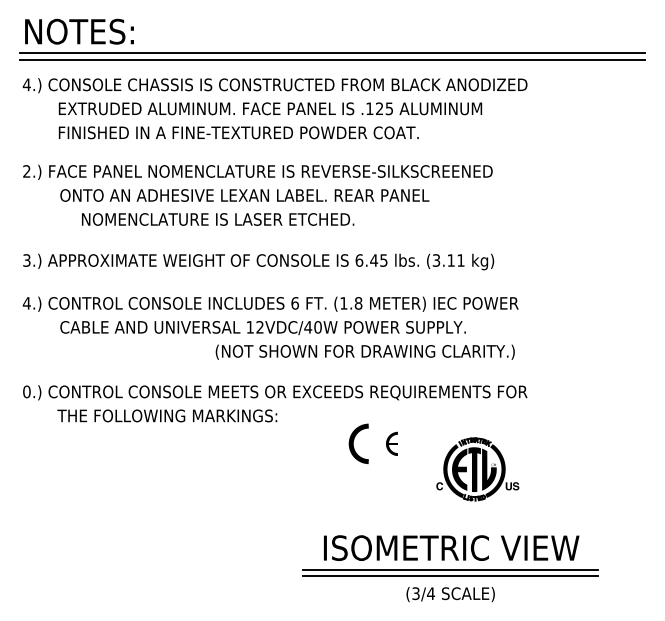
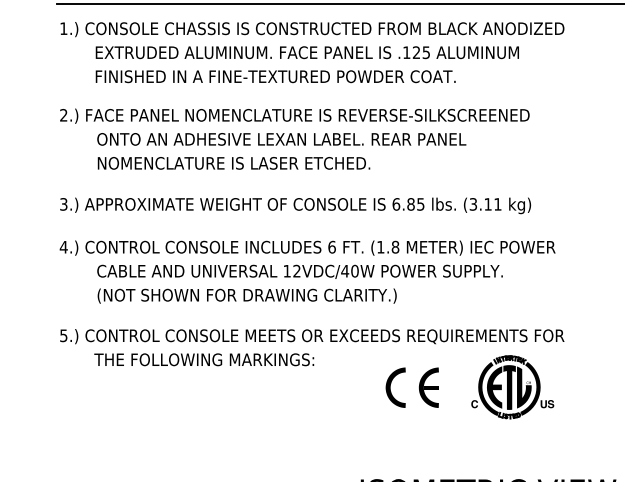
text: (26, 84) -> (63, 28), 4.) -> 1.)
text: (218, 219) -> (234, 163), moved
text: (374, 260) -> (411, 204), 6.45 -> 6.85
text: (364, 351) -> (246, 295), moved
text: (26, 391) -> (63, 335), 0.) -> 5.)
part: (391, 443) -> (428, 387), size x1.67
part: (477, 469) -> (512, 387), moved

